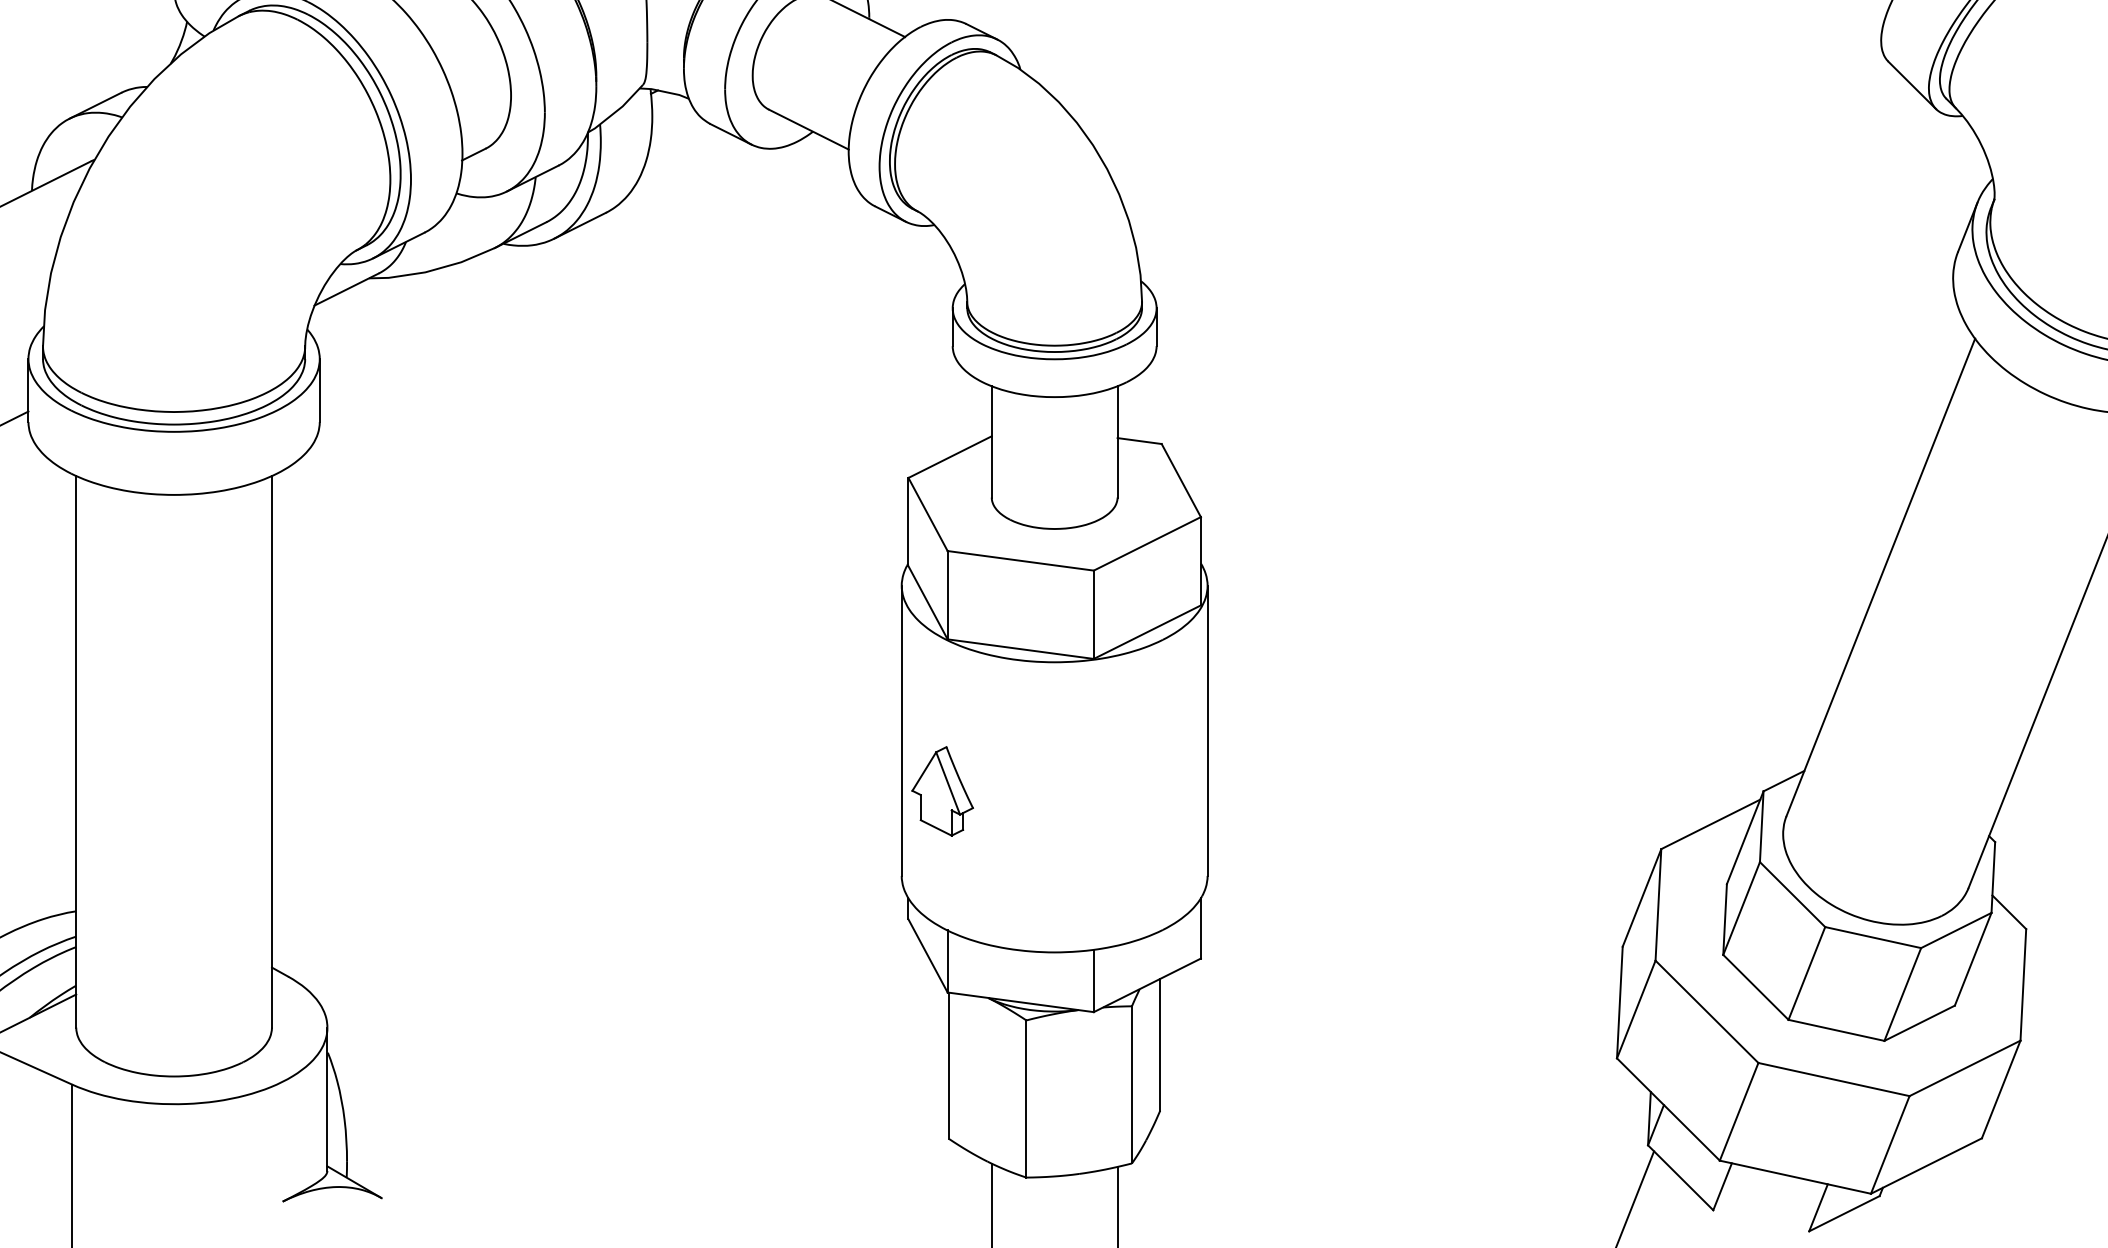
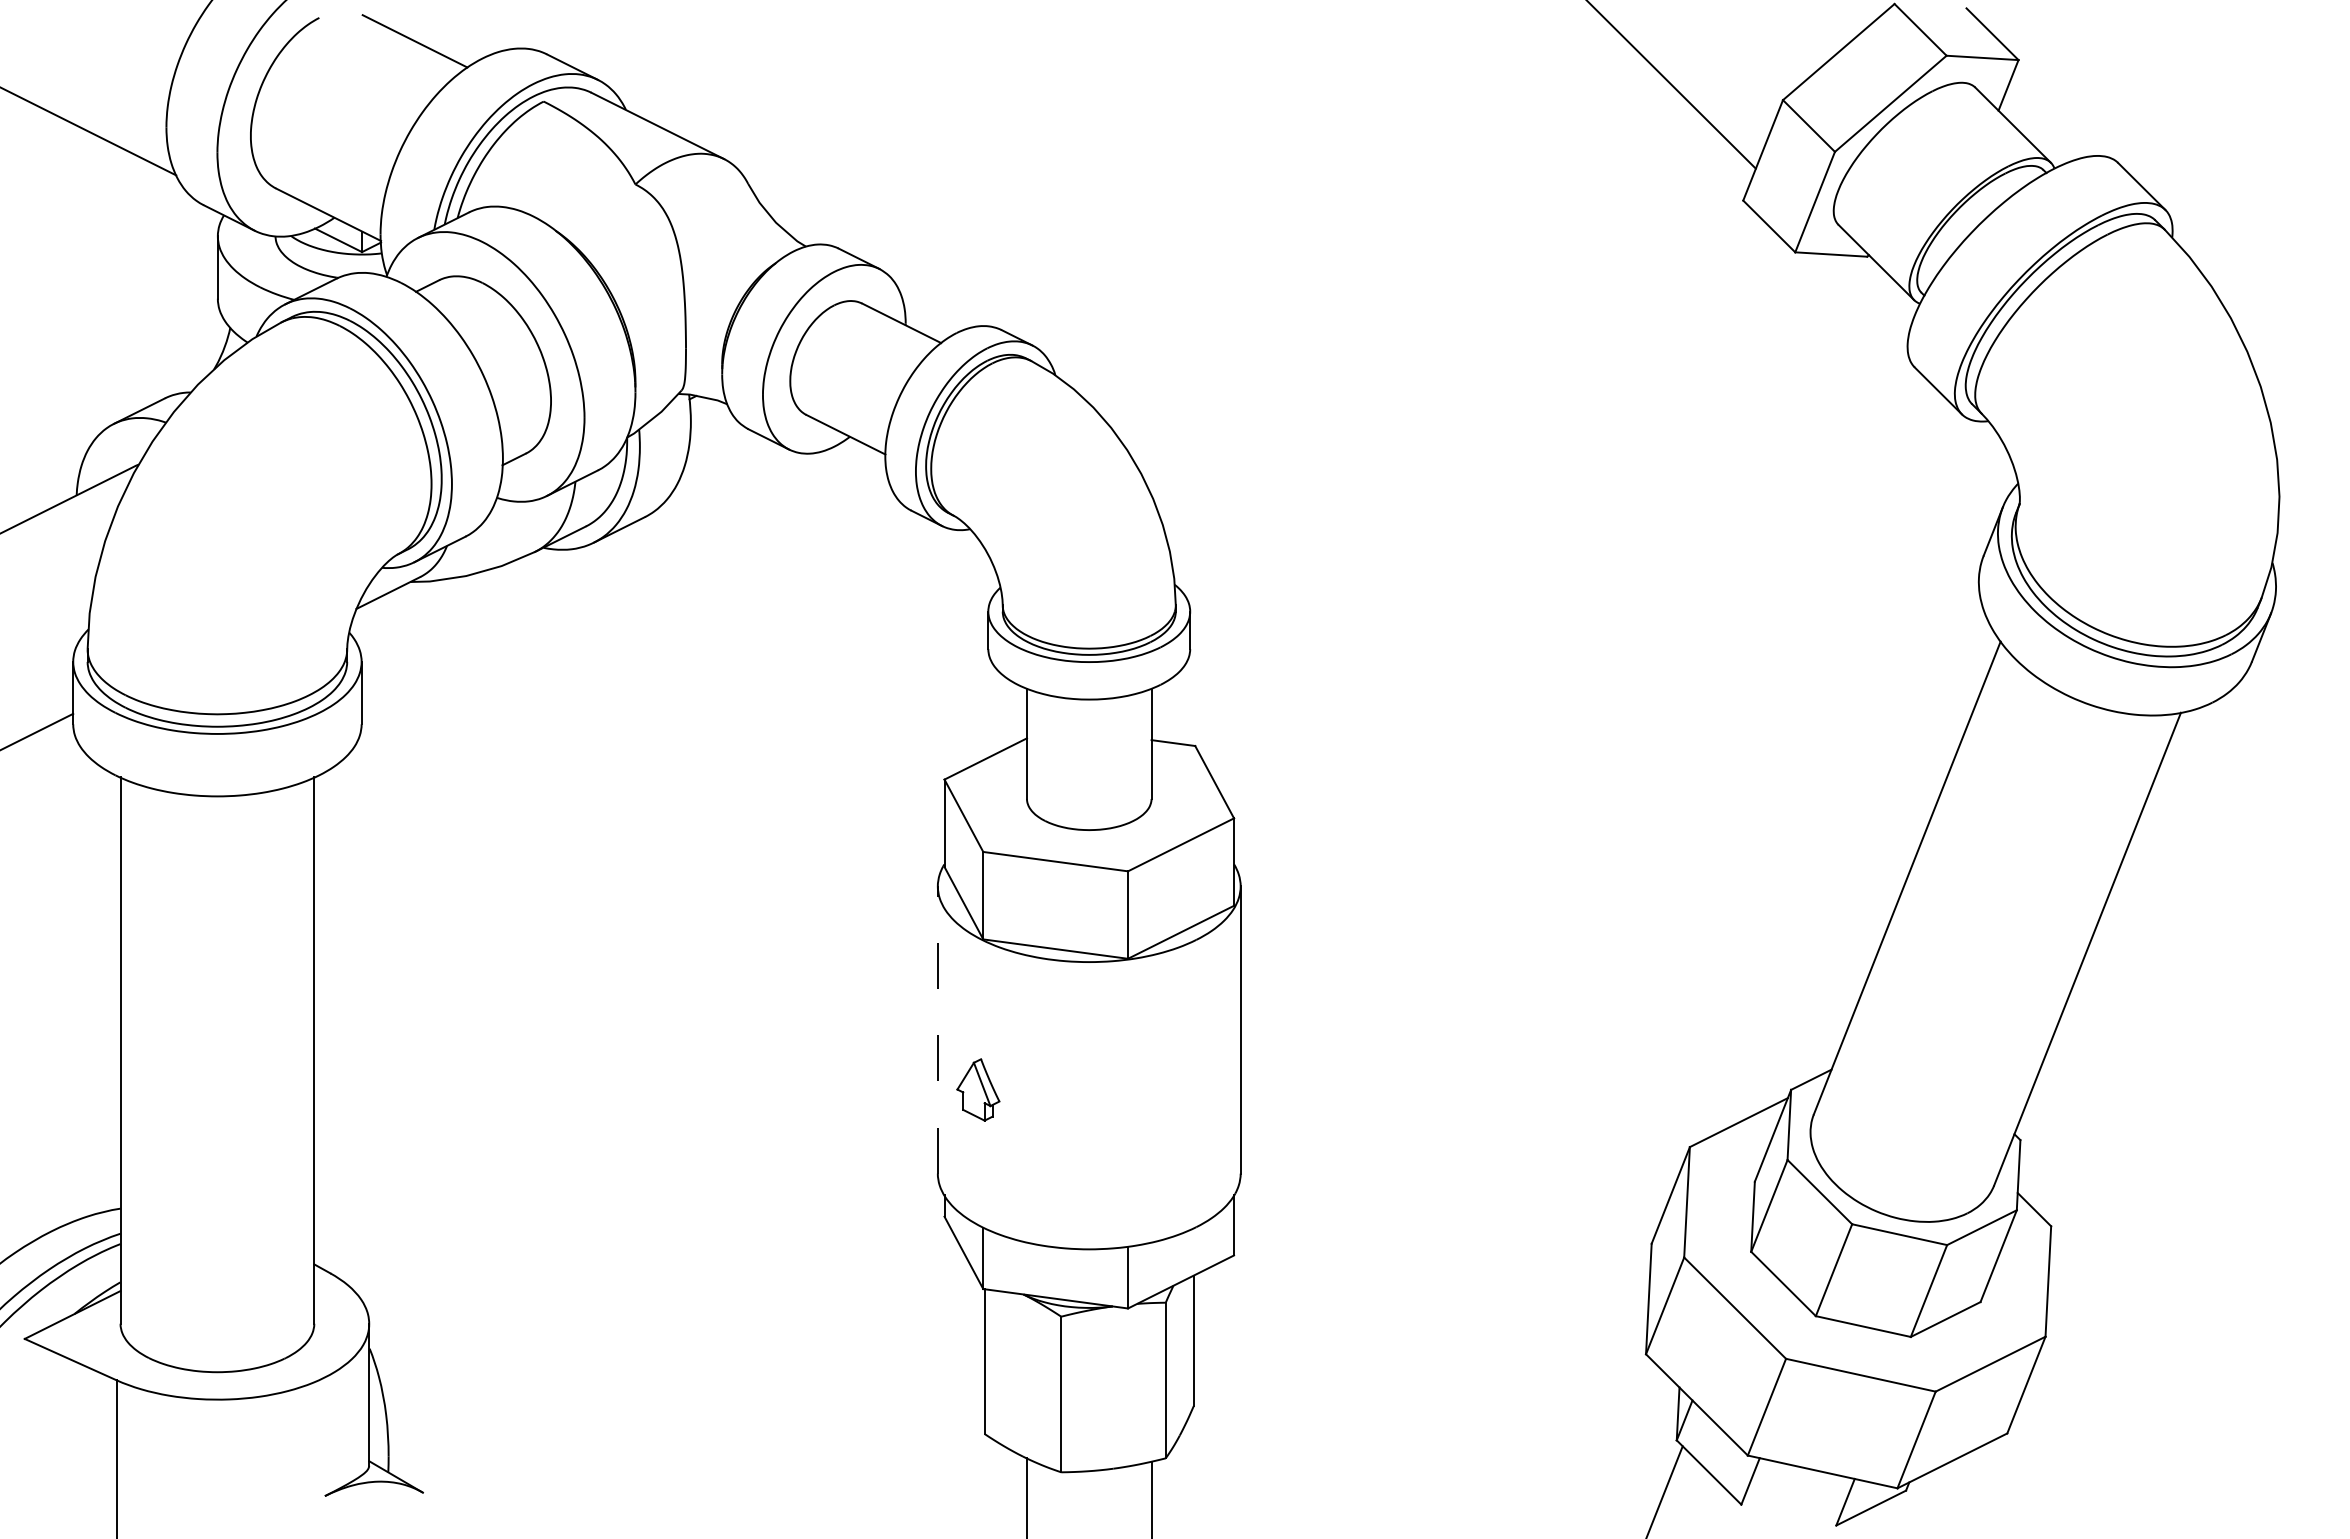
line: (901, 731) -> (937, 1030), solid -> dashed
part: (942, 790) -> (978, 1089), size x0.7

